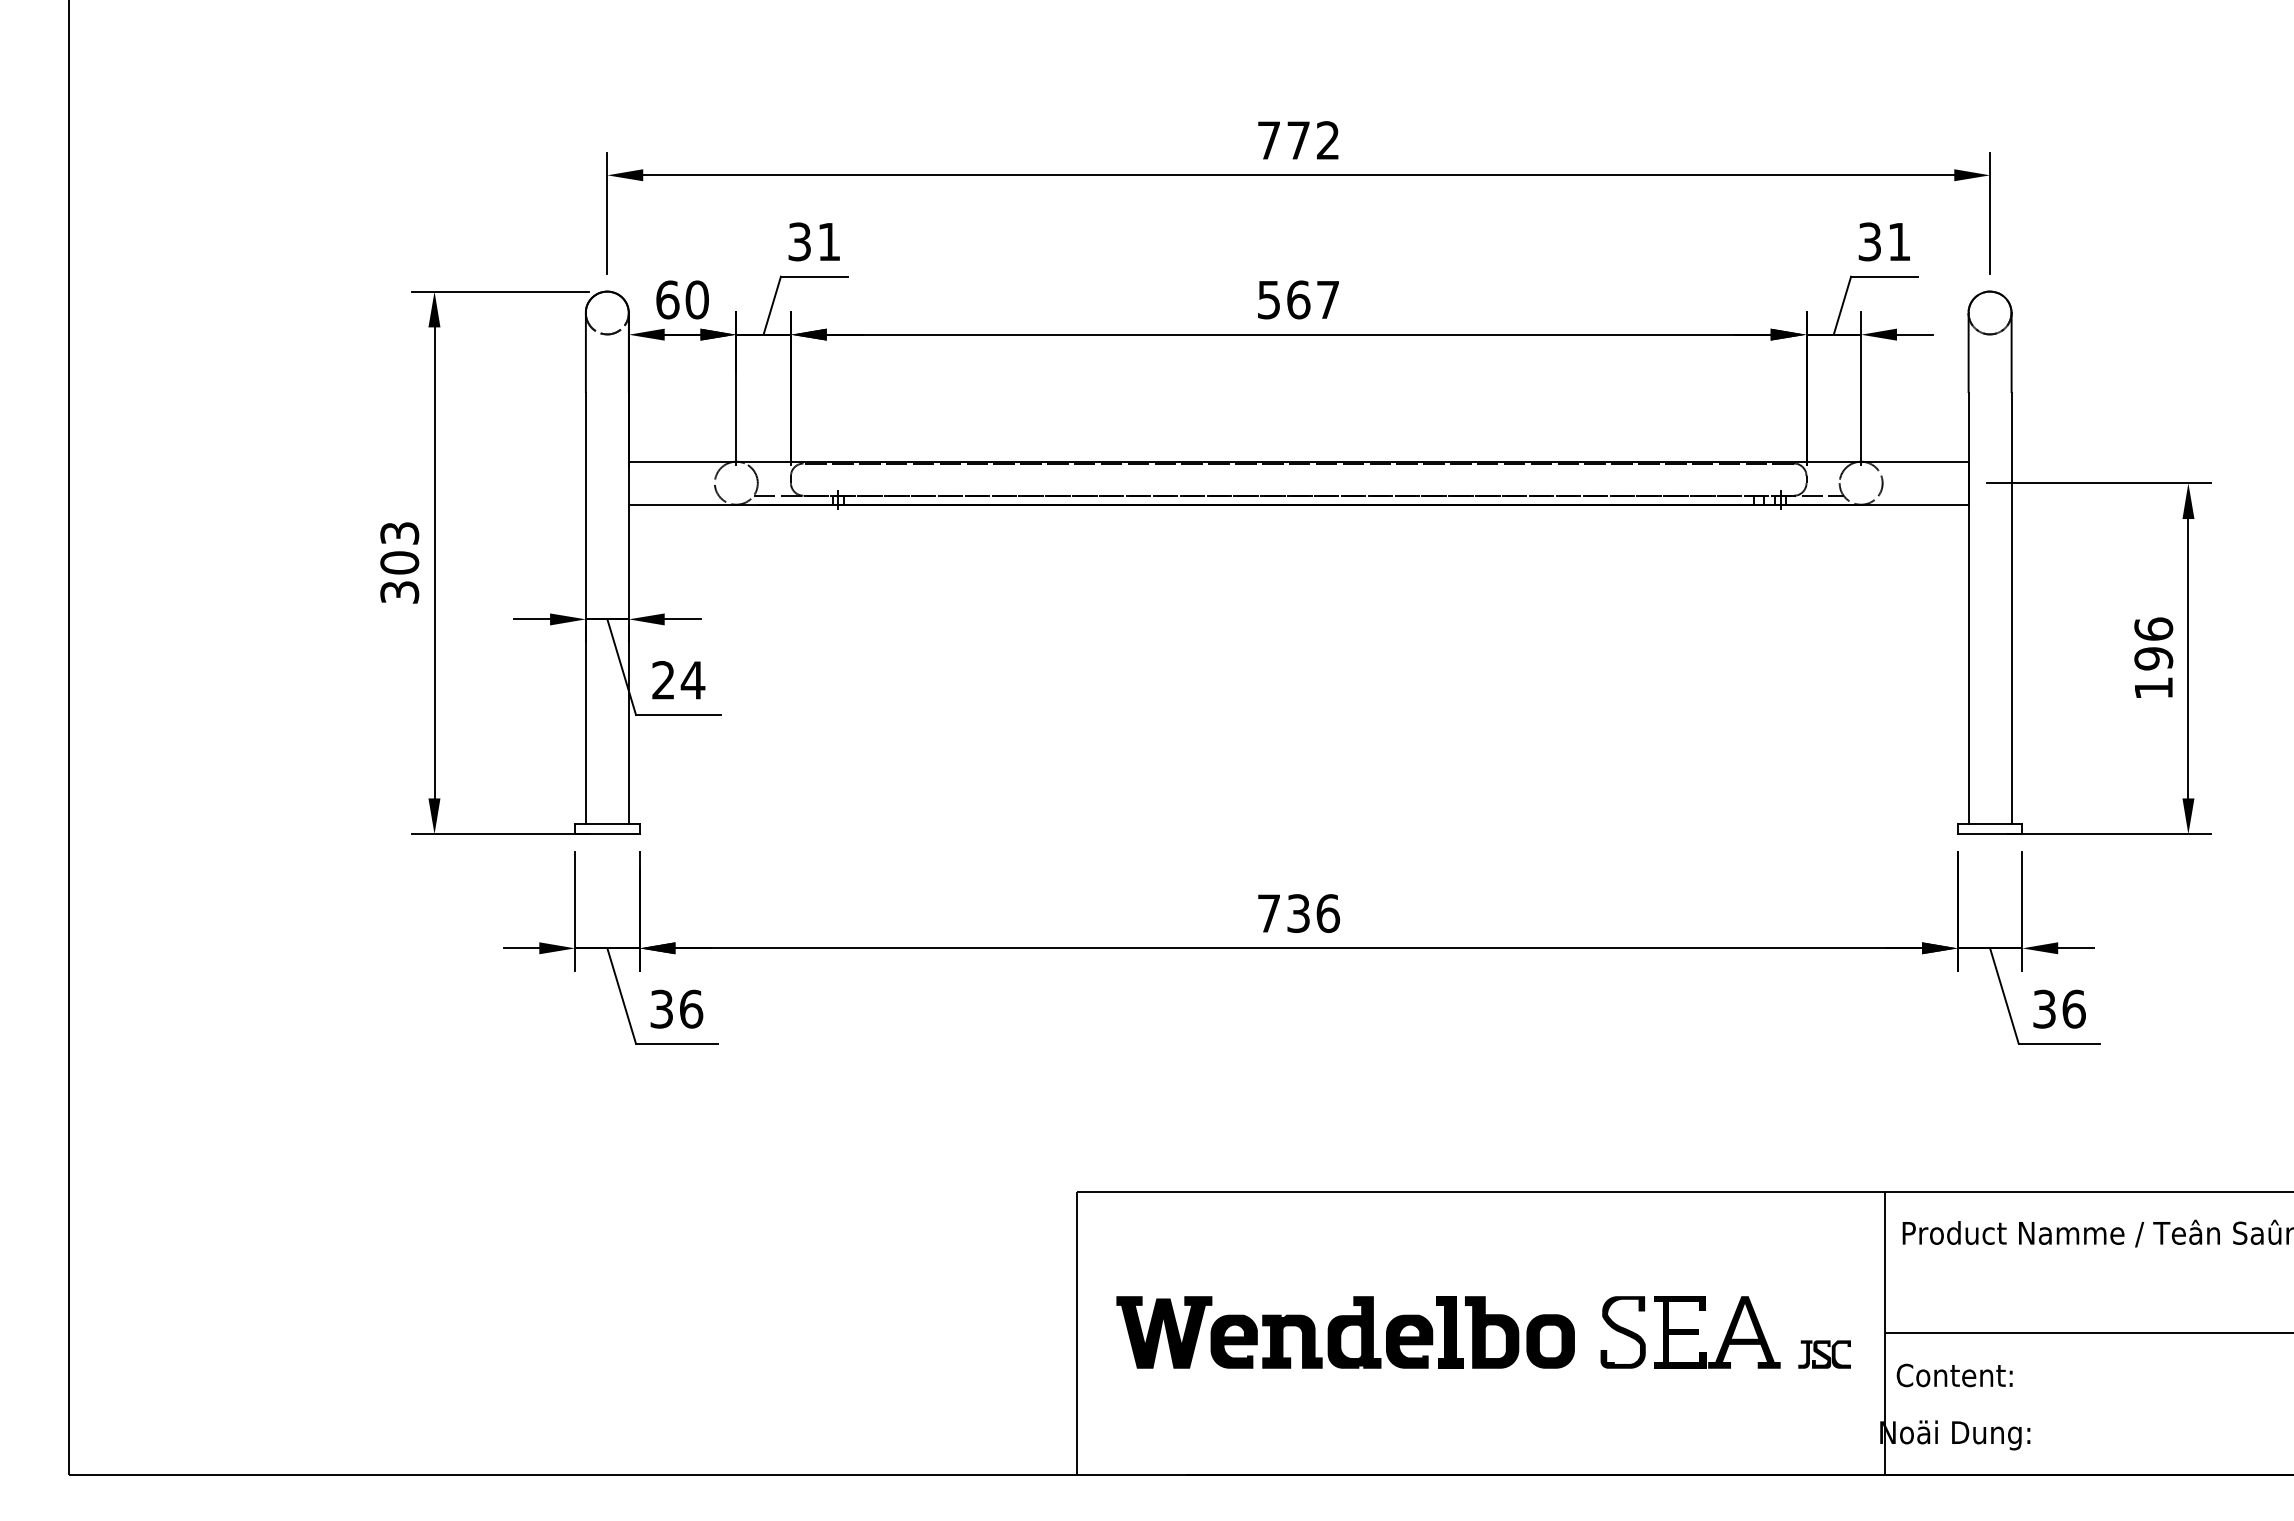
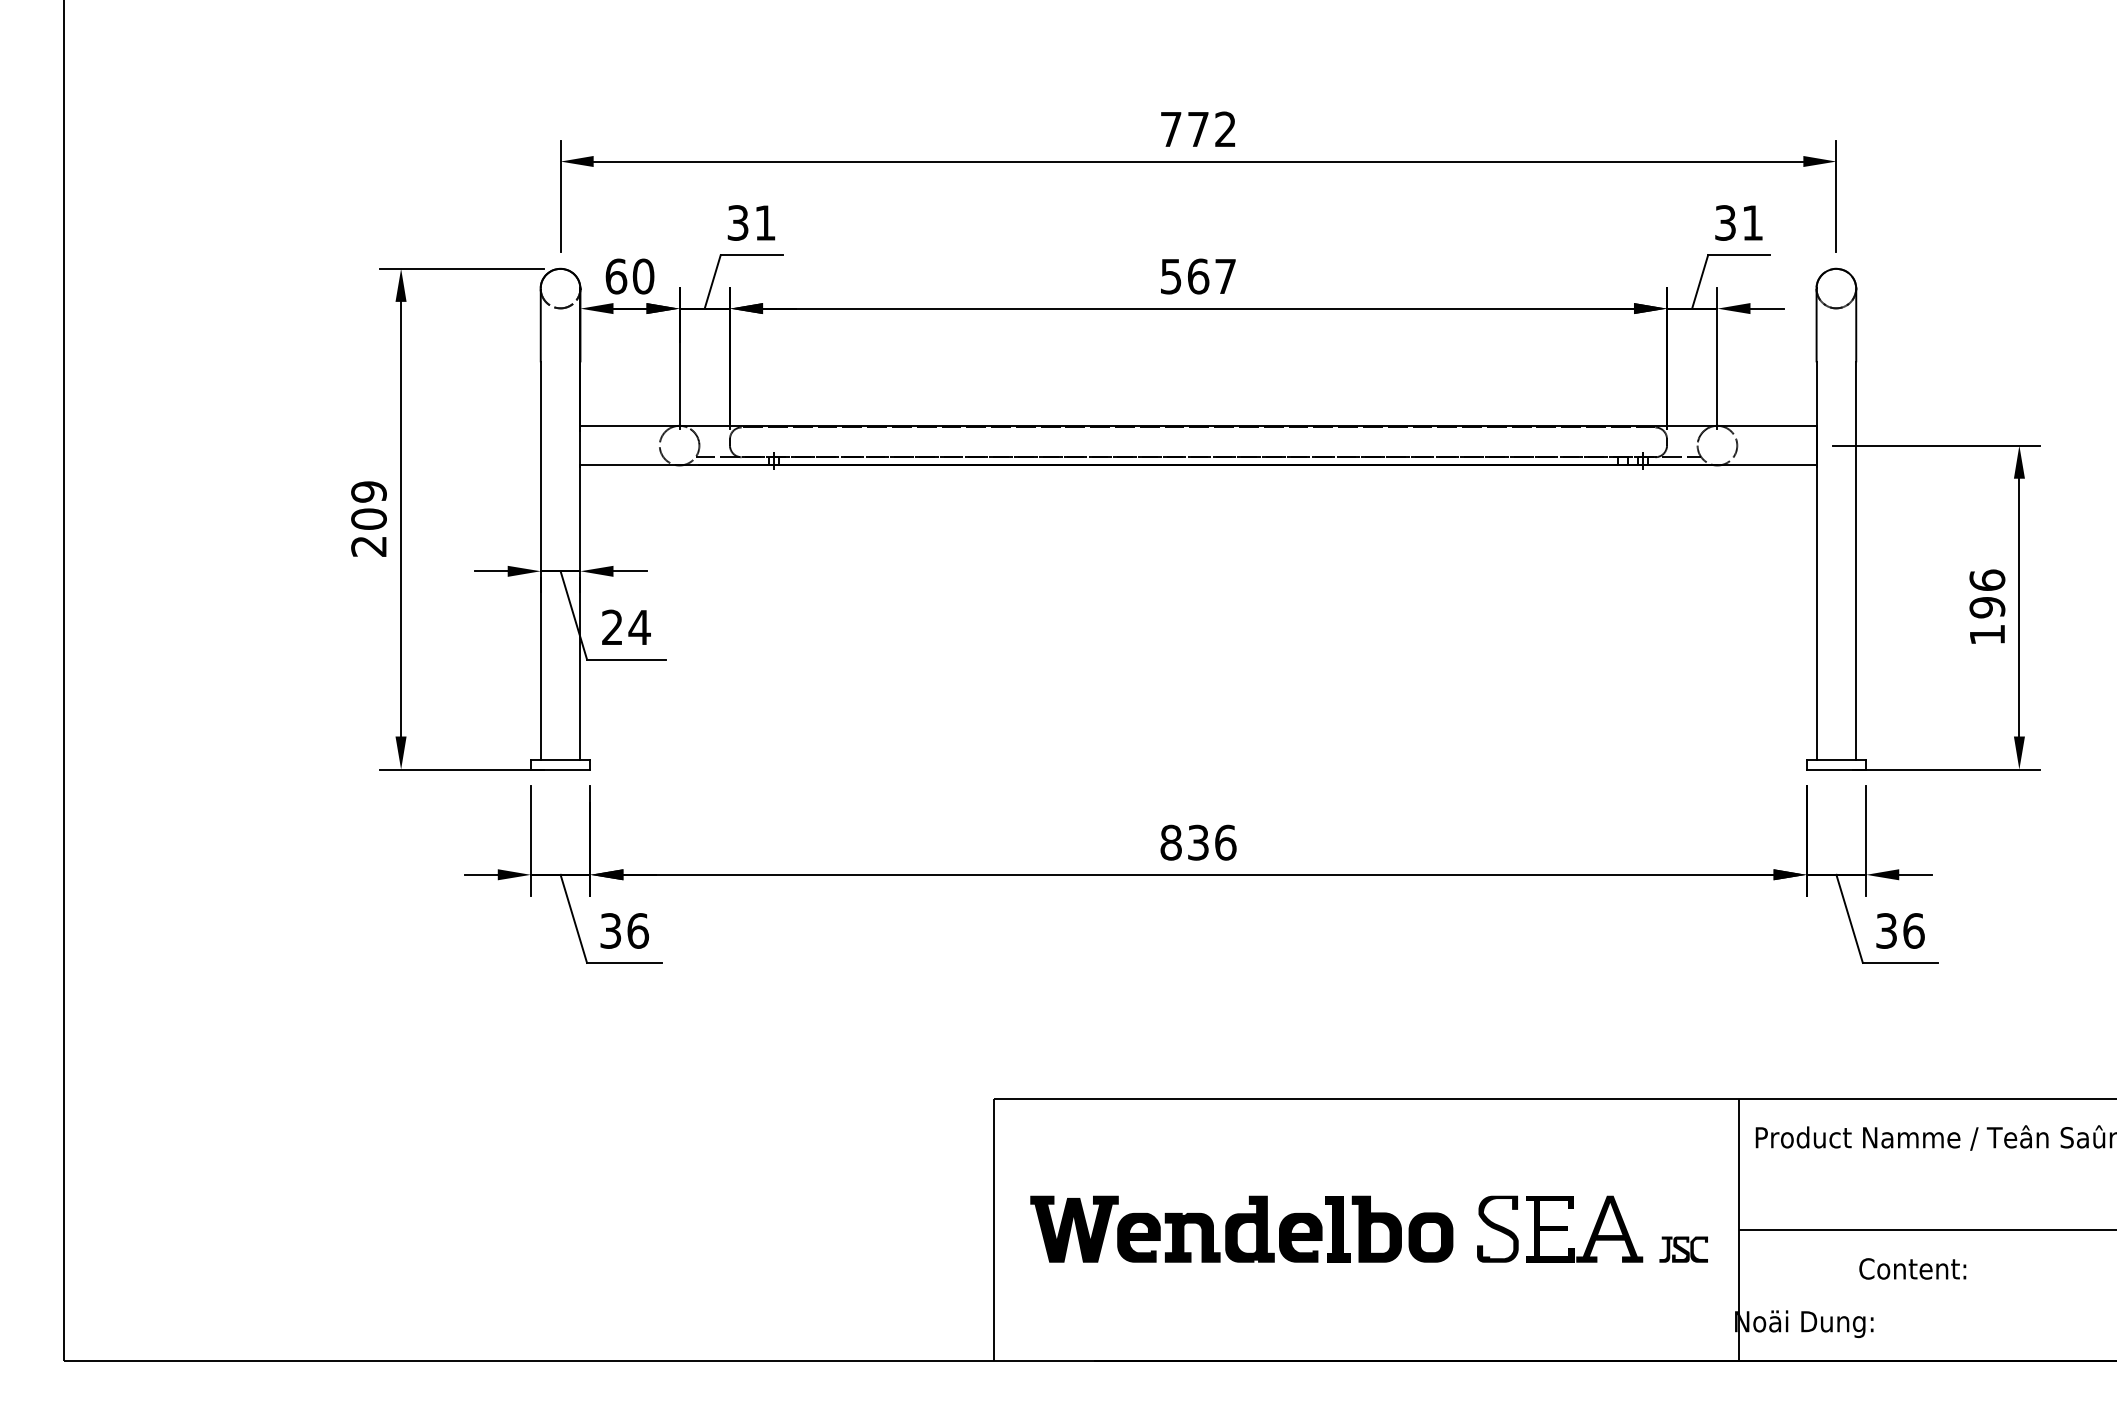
text: (399, 562) -> (368, 518), 303 -> 209
text: (1268, 913) -> (1170, 842), 736 -> 836
text: (1954, 1375) -> (1912, 1268), moved

